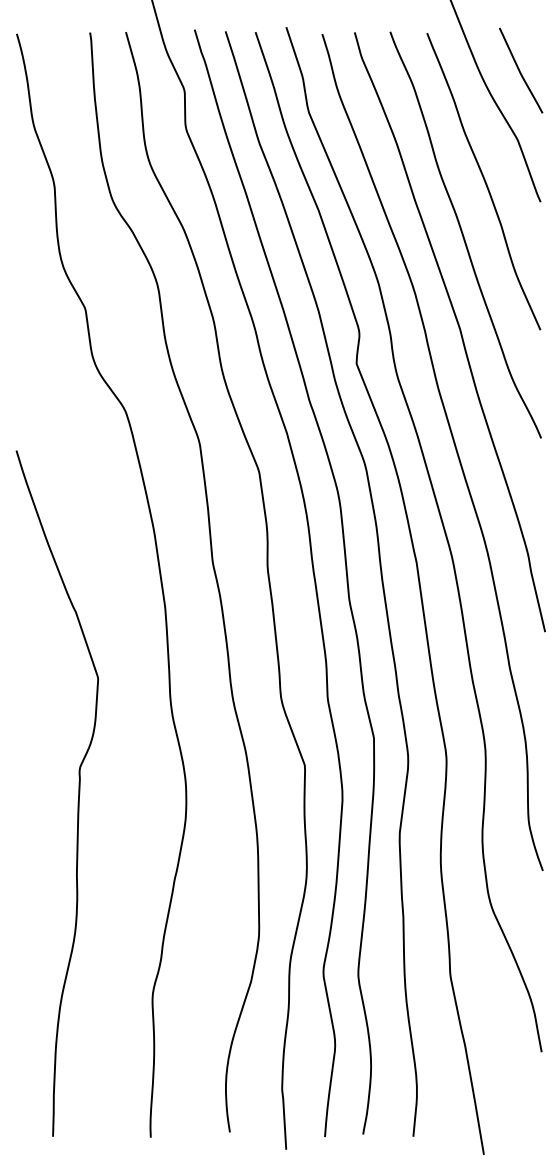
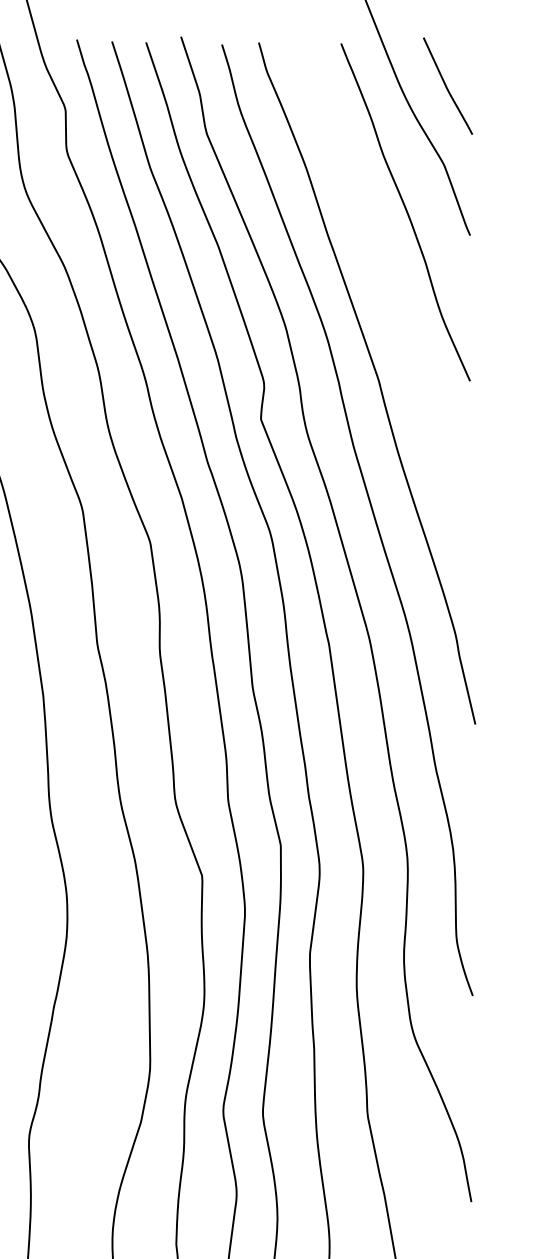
curve: (463, 234) -> (382, 272), removed

